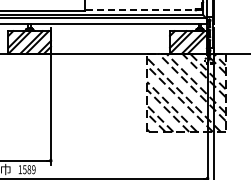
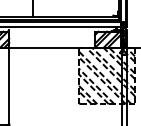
line: (143, 10) -> (75, 16), dashed -> solid

